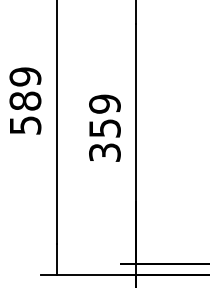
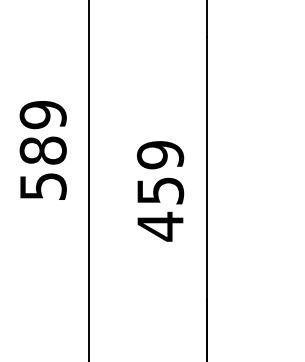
text: (104, 152) -> (159, 226), 359 -> 459

